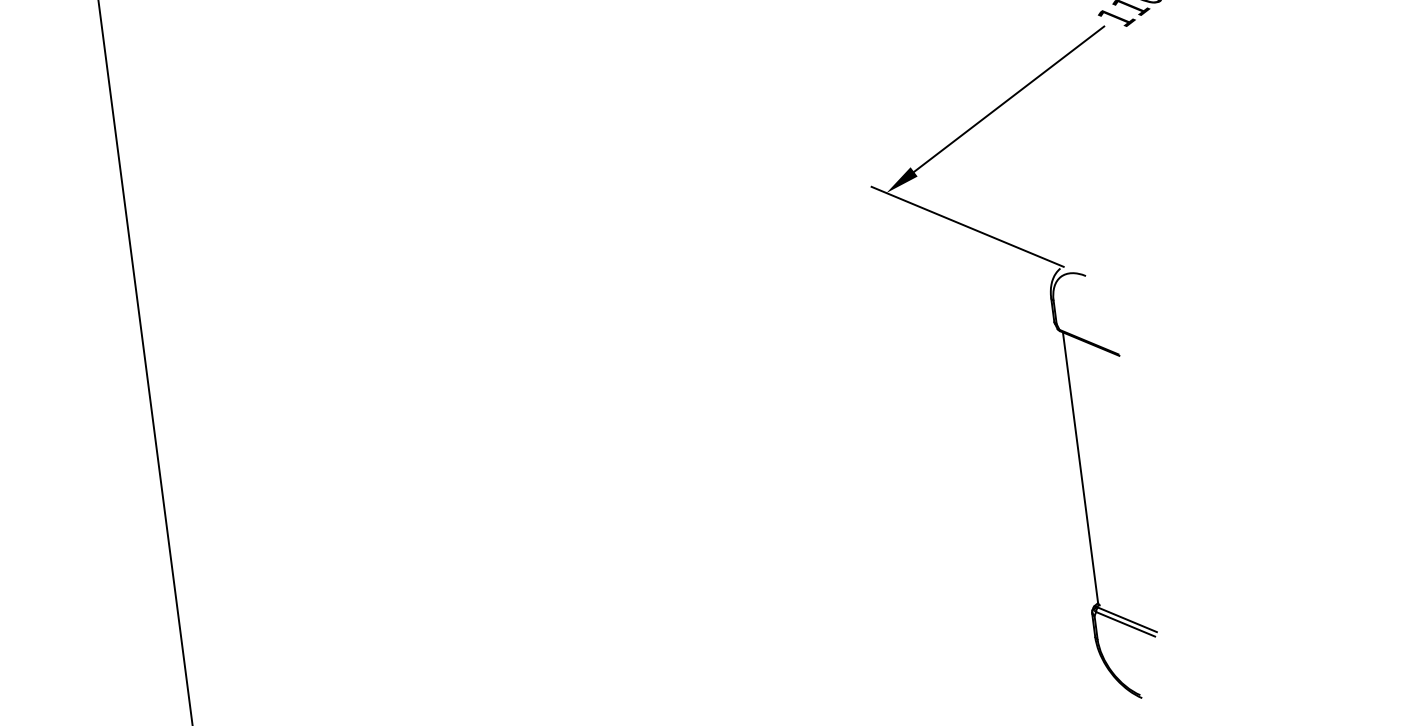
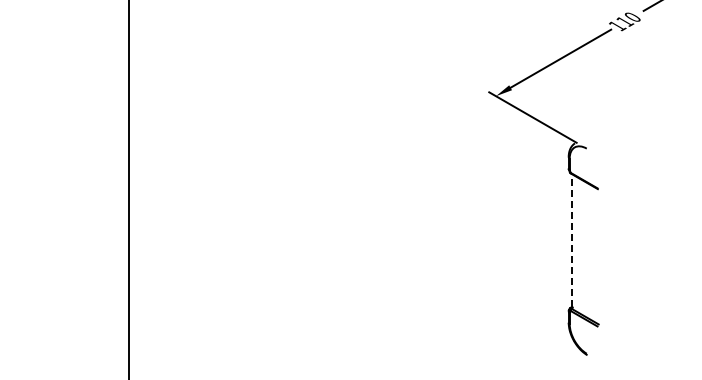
line: (1081, 467) -> (572, 240), solid -> dashed

